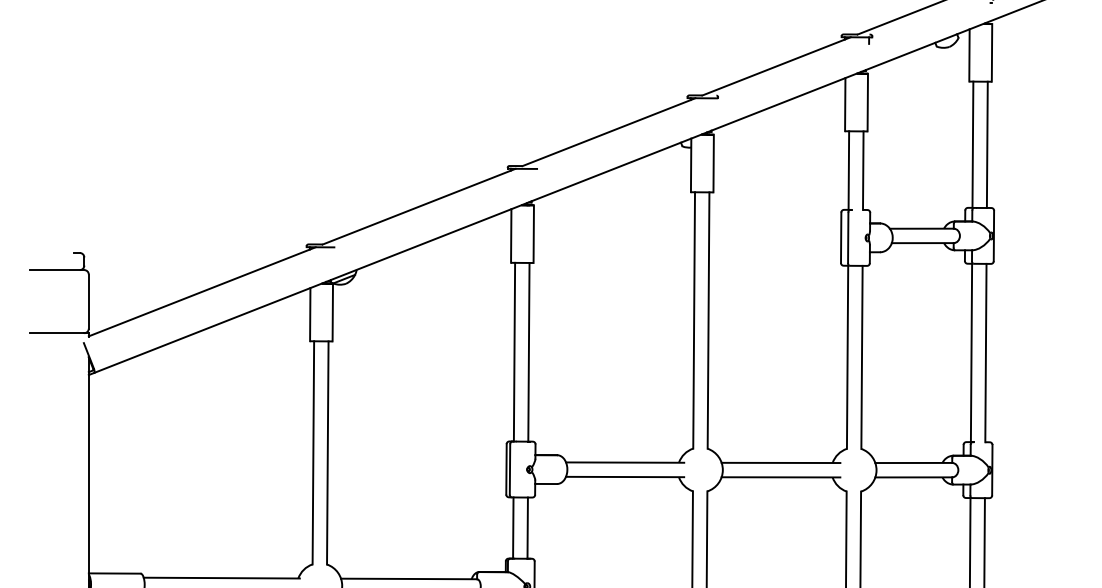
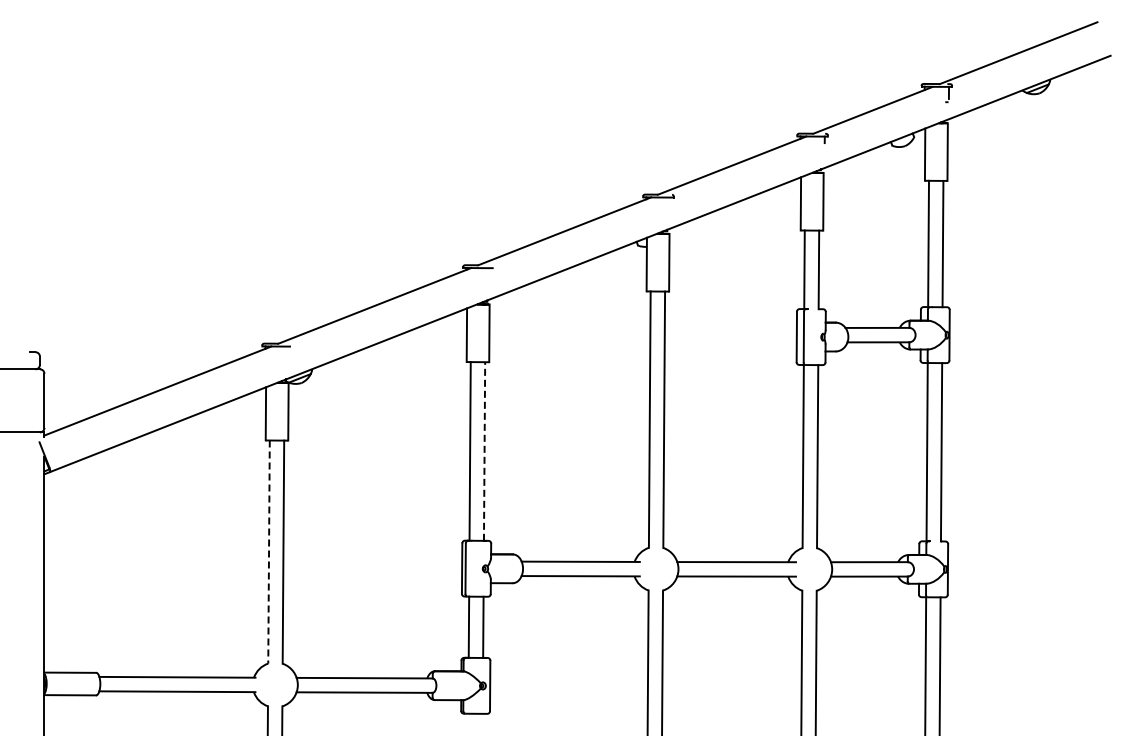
line: (528, 352) -> (484, 451), solid -> dashed
line: (313, 453) -> (269, 552), solid -> dashed

